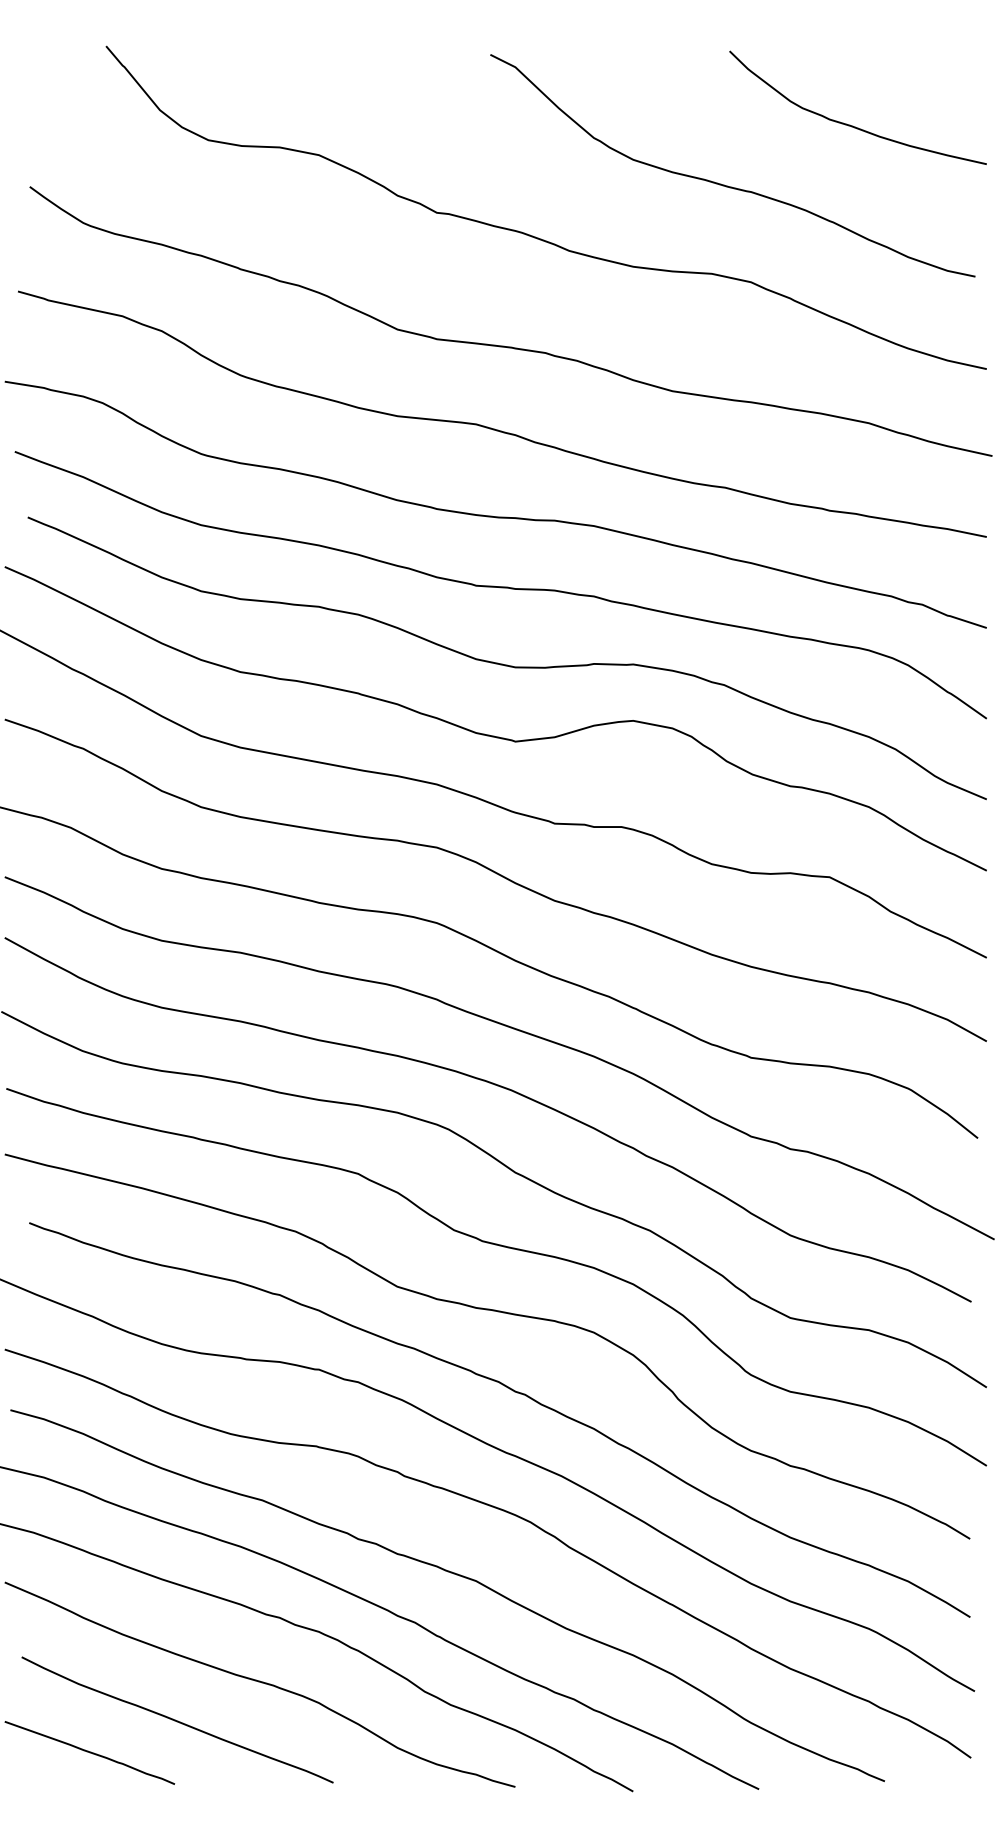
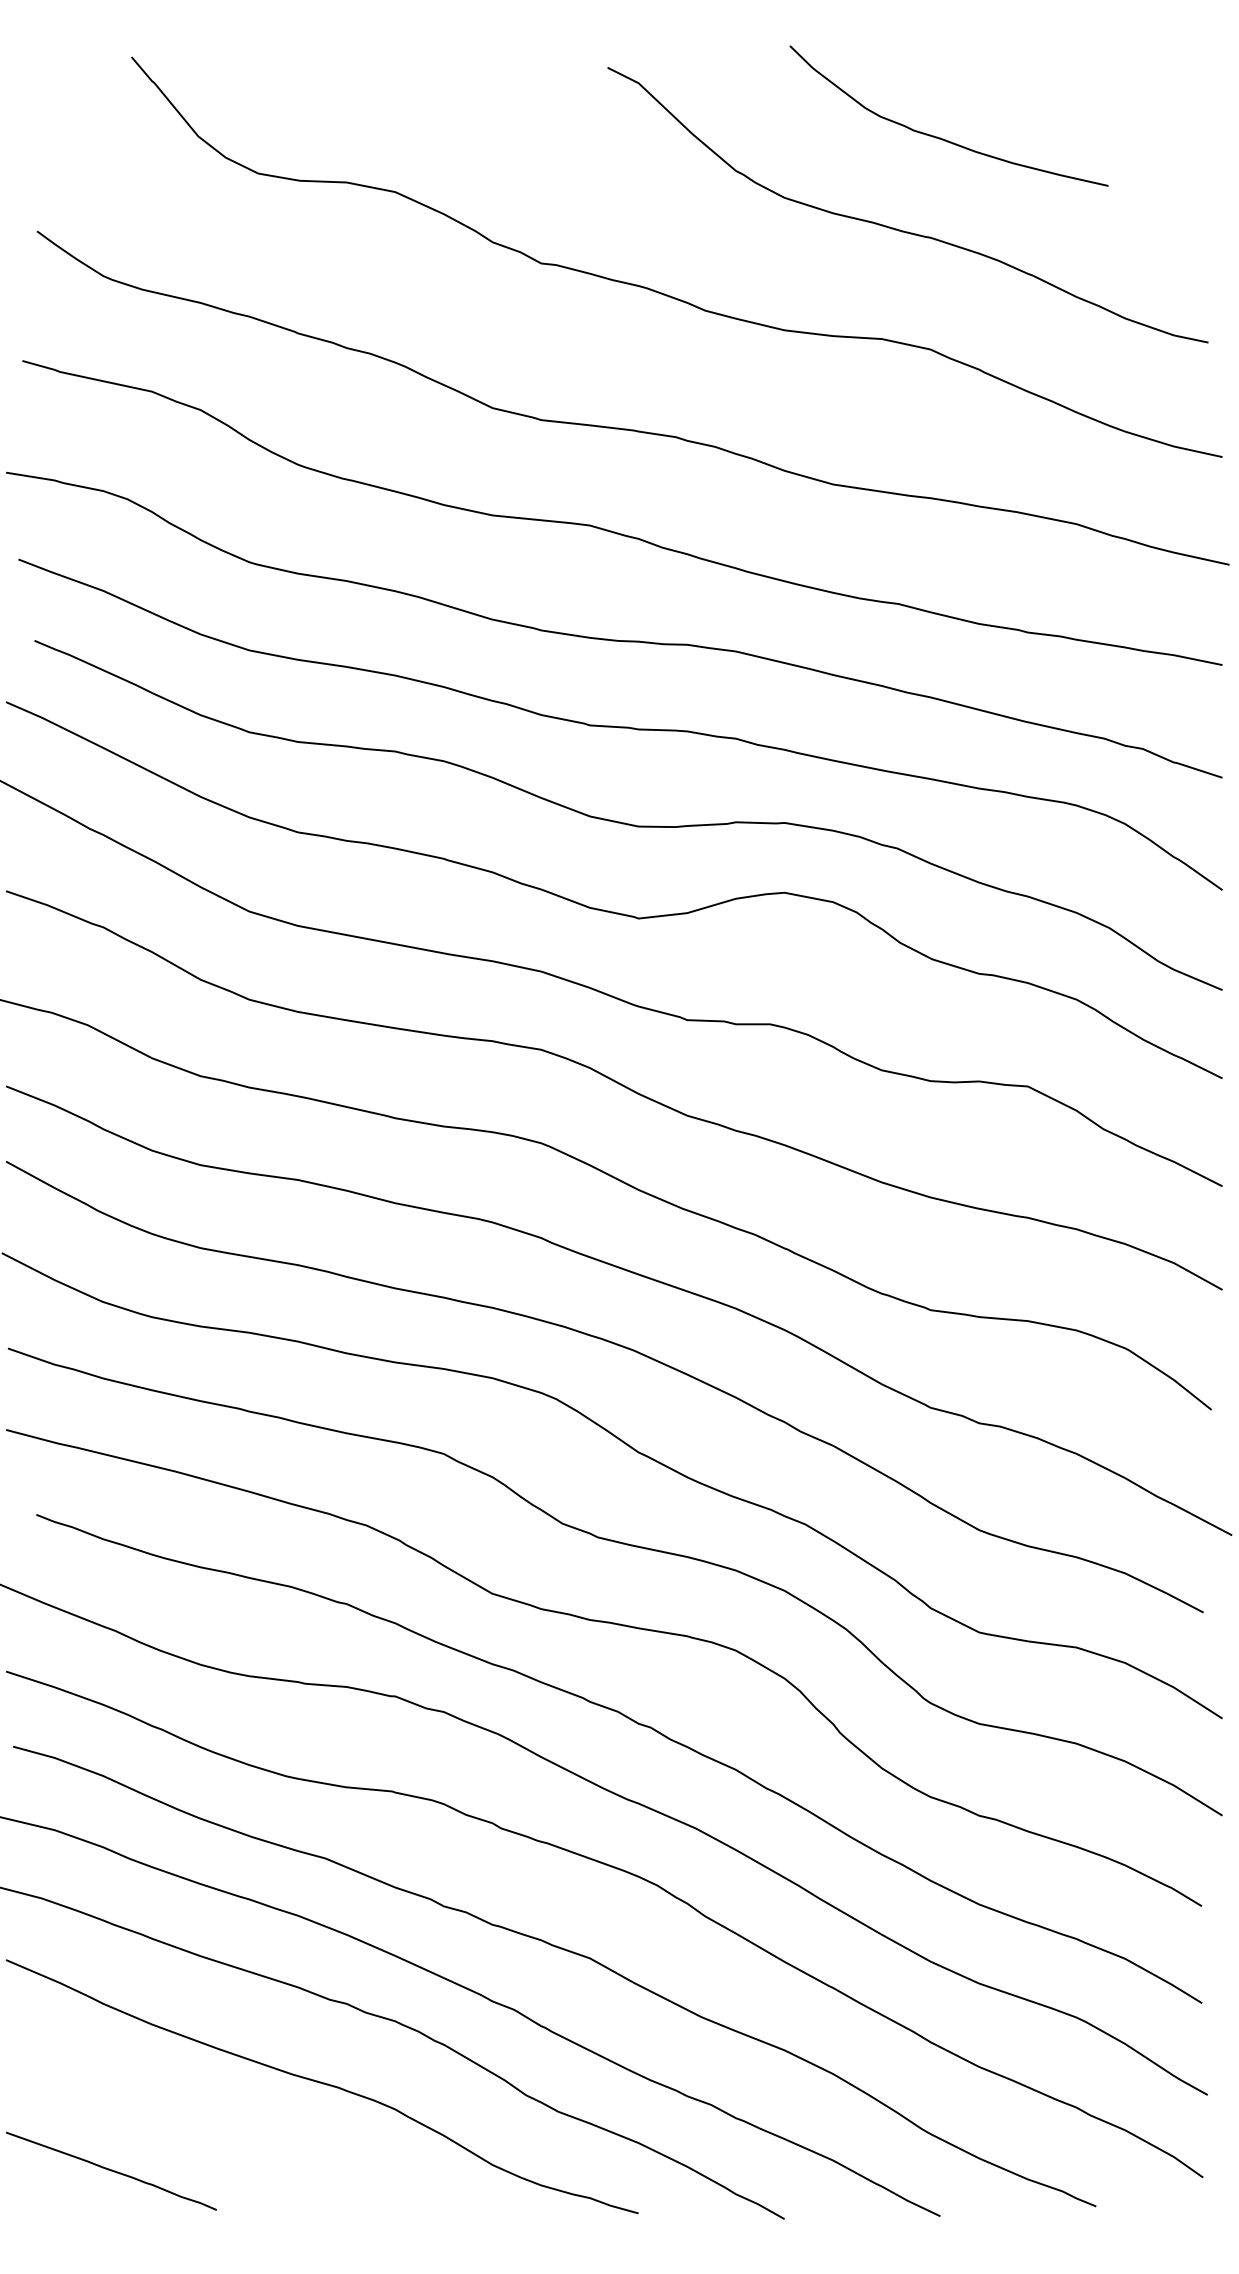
curve: (850, 124) -> (939, 136), moved
curve: (177, 1720) -> (220, 2131), removed

